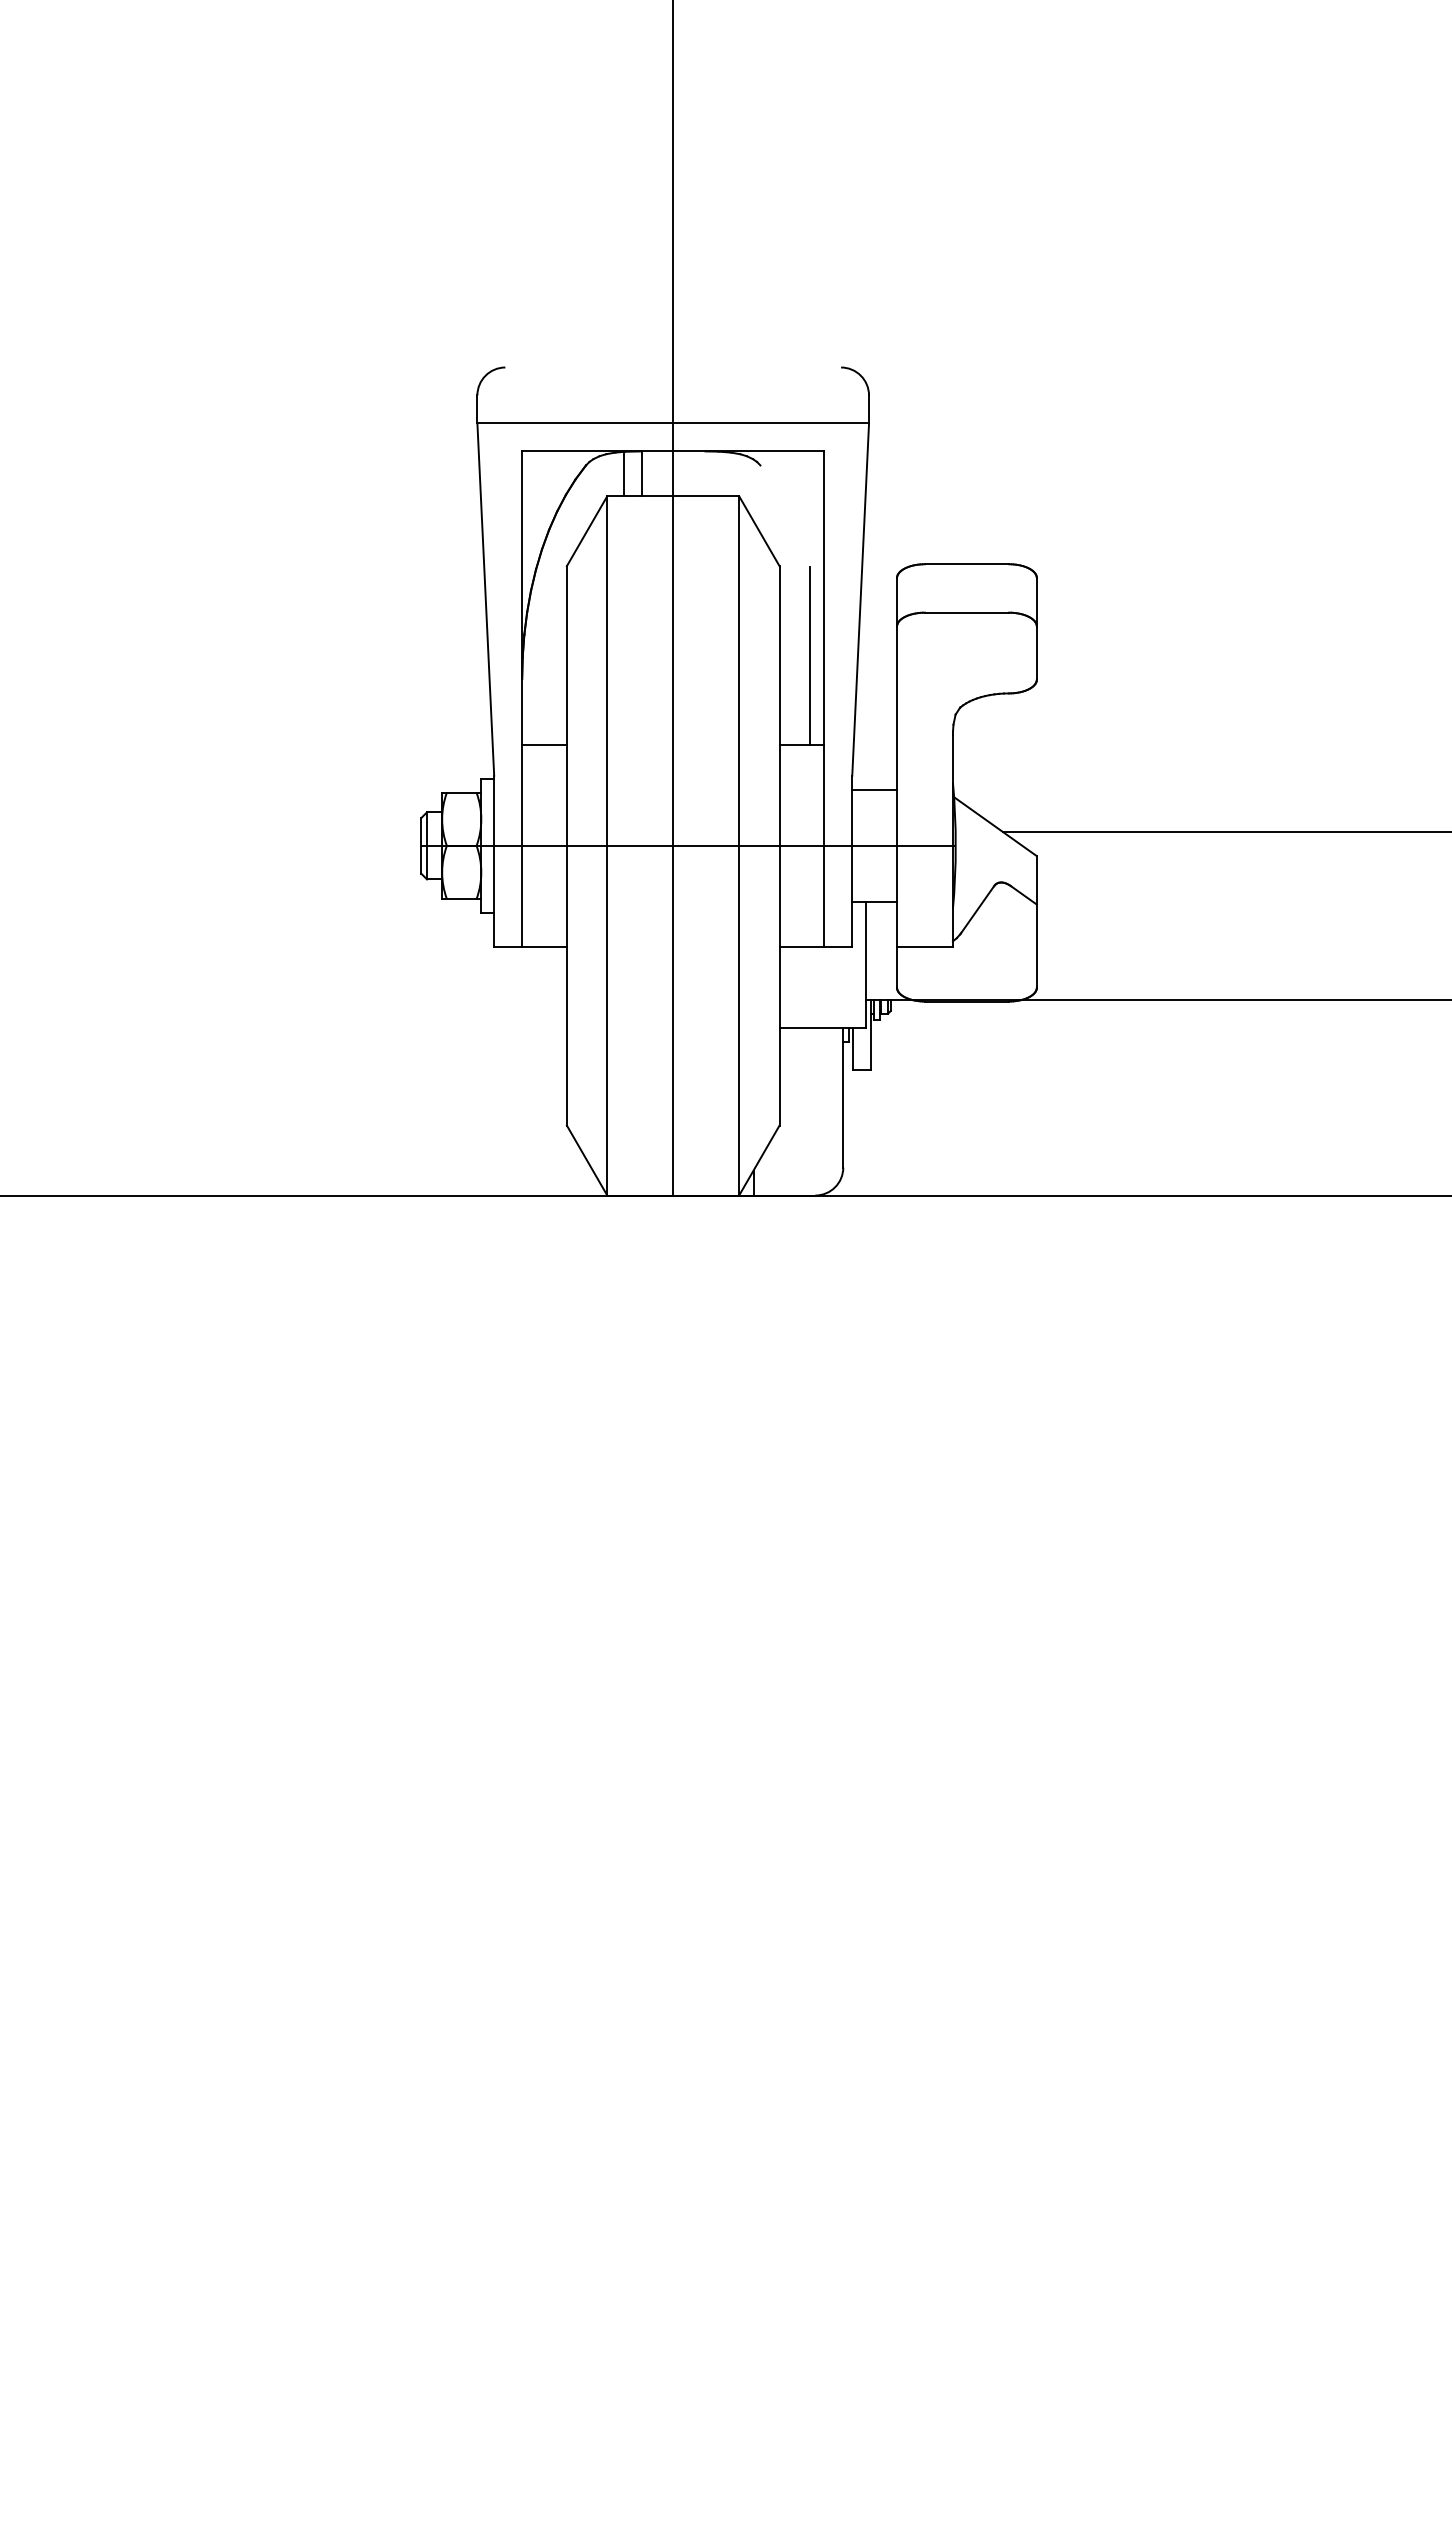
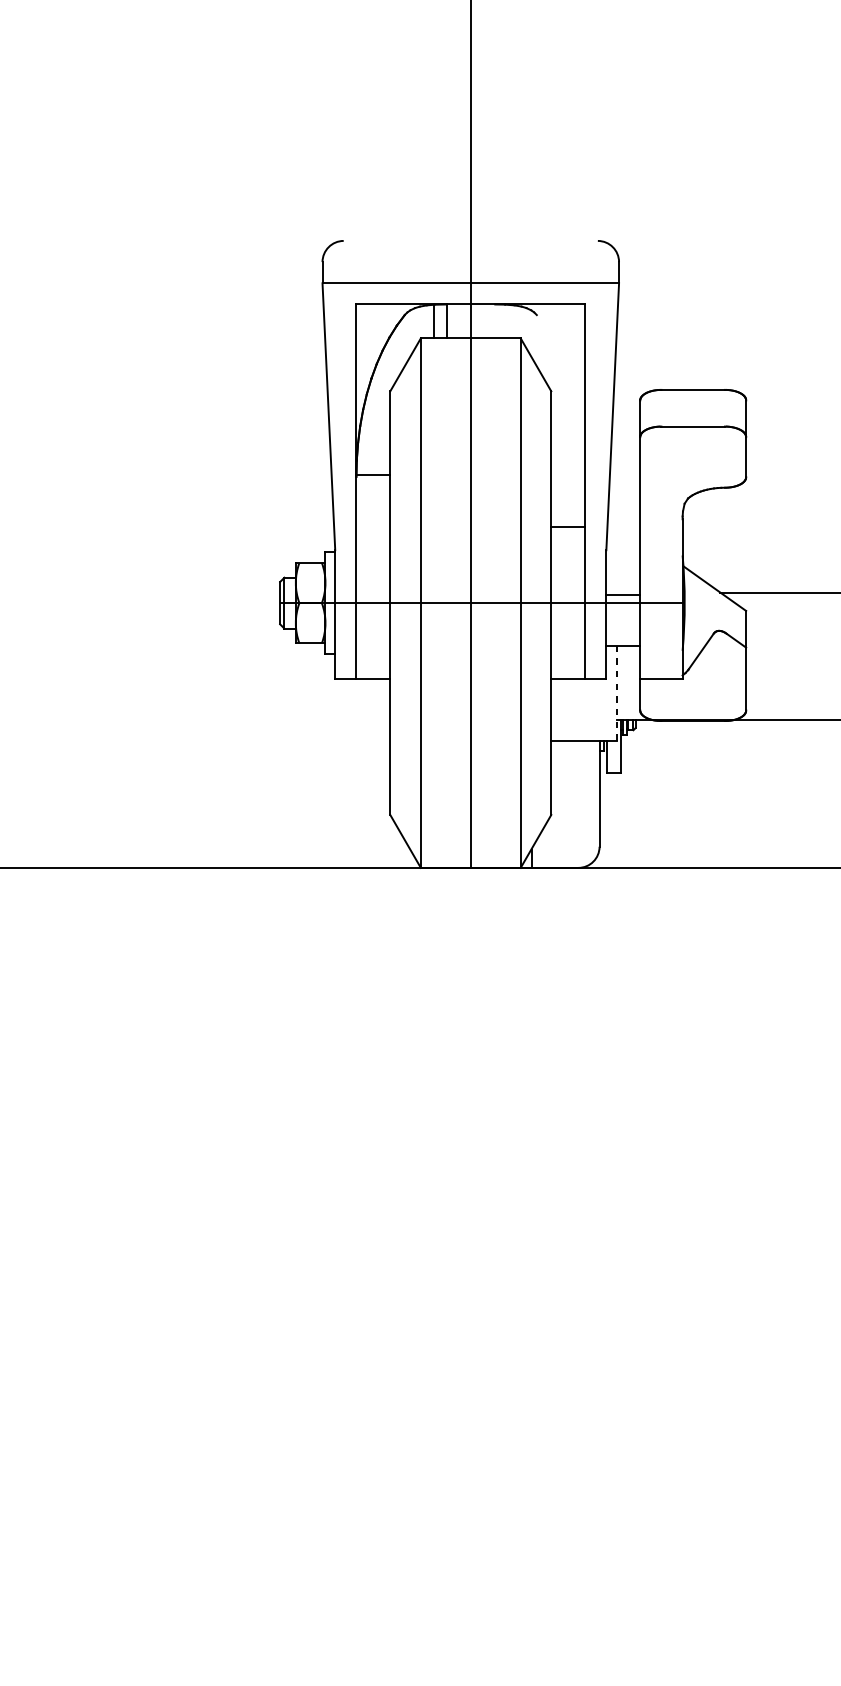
line: (809, 656) -> (573, 459), removed
line: (544, 745) -> (373, 475), moved
line: (874, 789) -> (623, 594), moved
line: (865, 964) -> (616, 692), solid -> dashed

